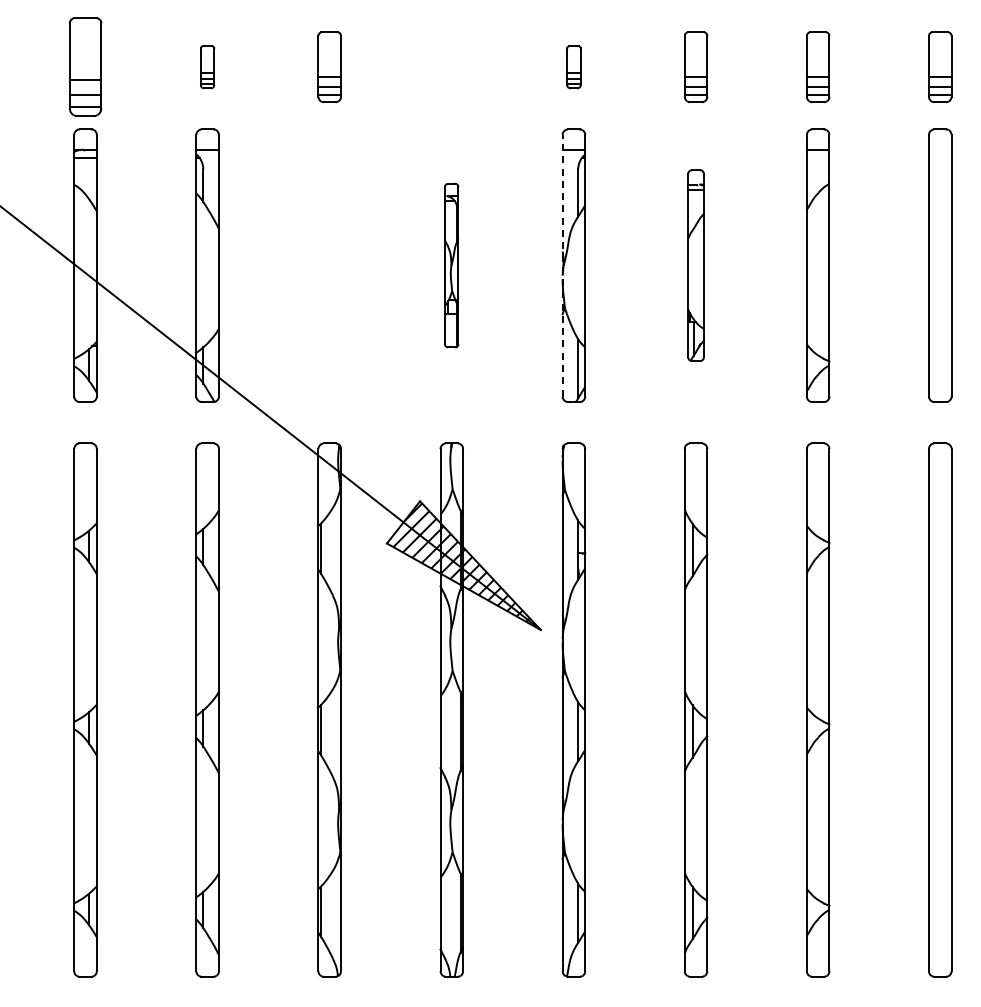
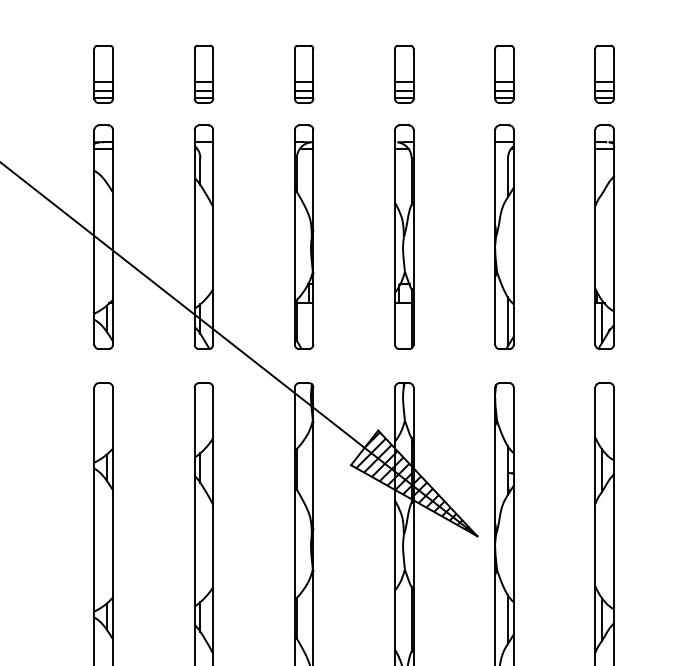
part: (85, 67) -> (103, 74), size x0.71
part: (207, 67) -> (203, 74), size x1.67
part: (451, 67) -> (404, 74), added
part: (573, 67) -> (504, 74), size x1.67
part: (329, 265) -> (303, 237), added
part: (451, 265) -> (404, 237), size x1.67
line: (562, 265) -> (495, 237), dashed -> solid
part: (695, 265) -> (604, 237), size x1.43

